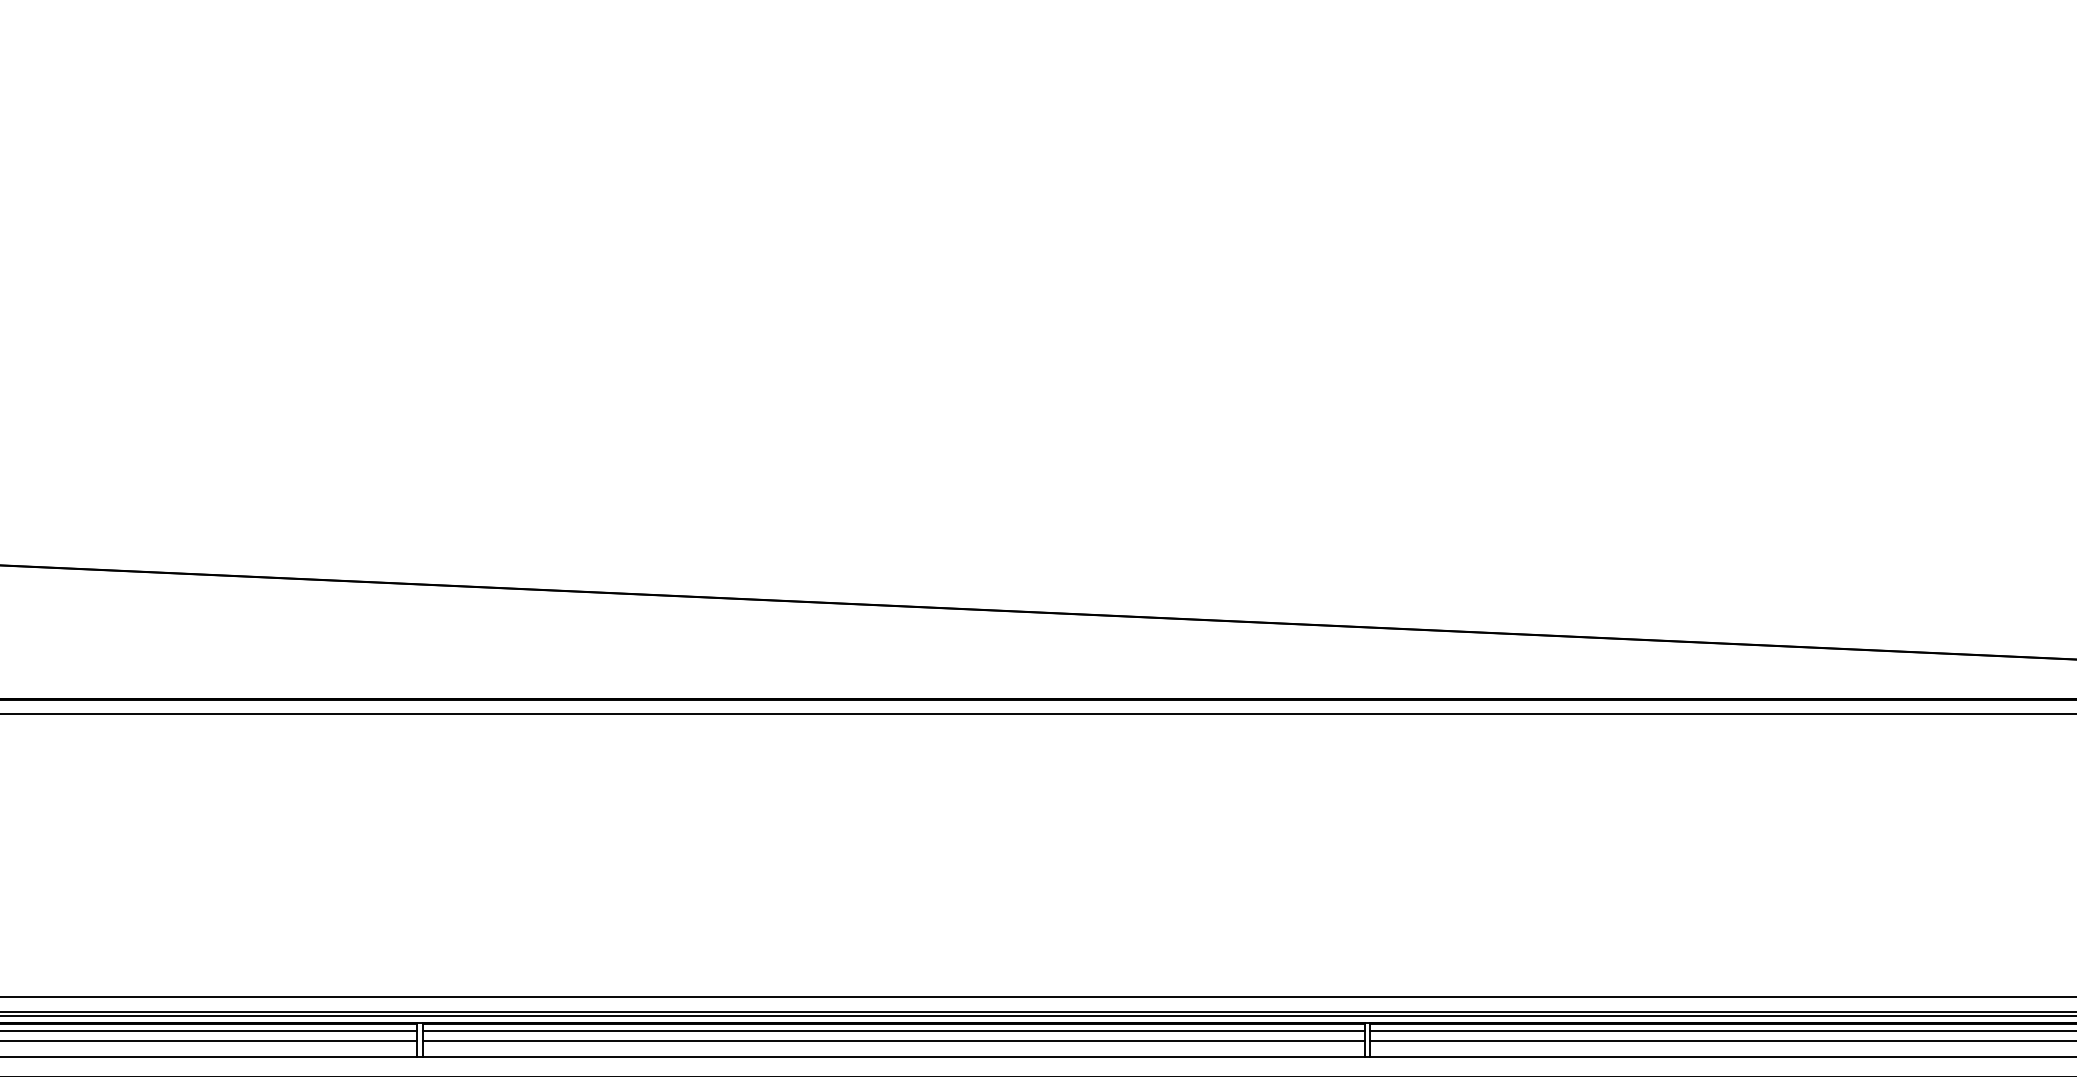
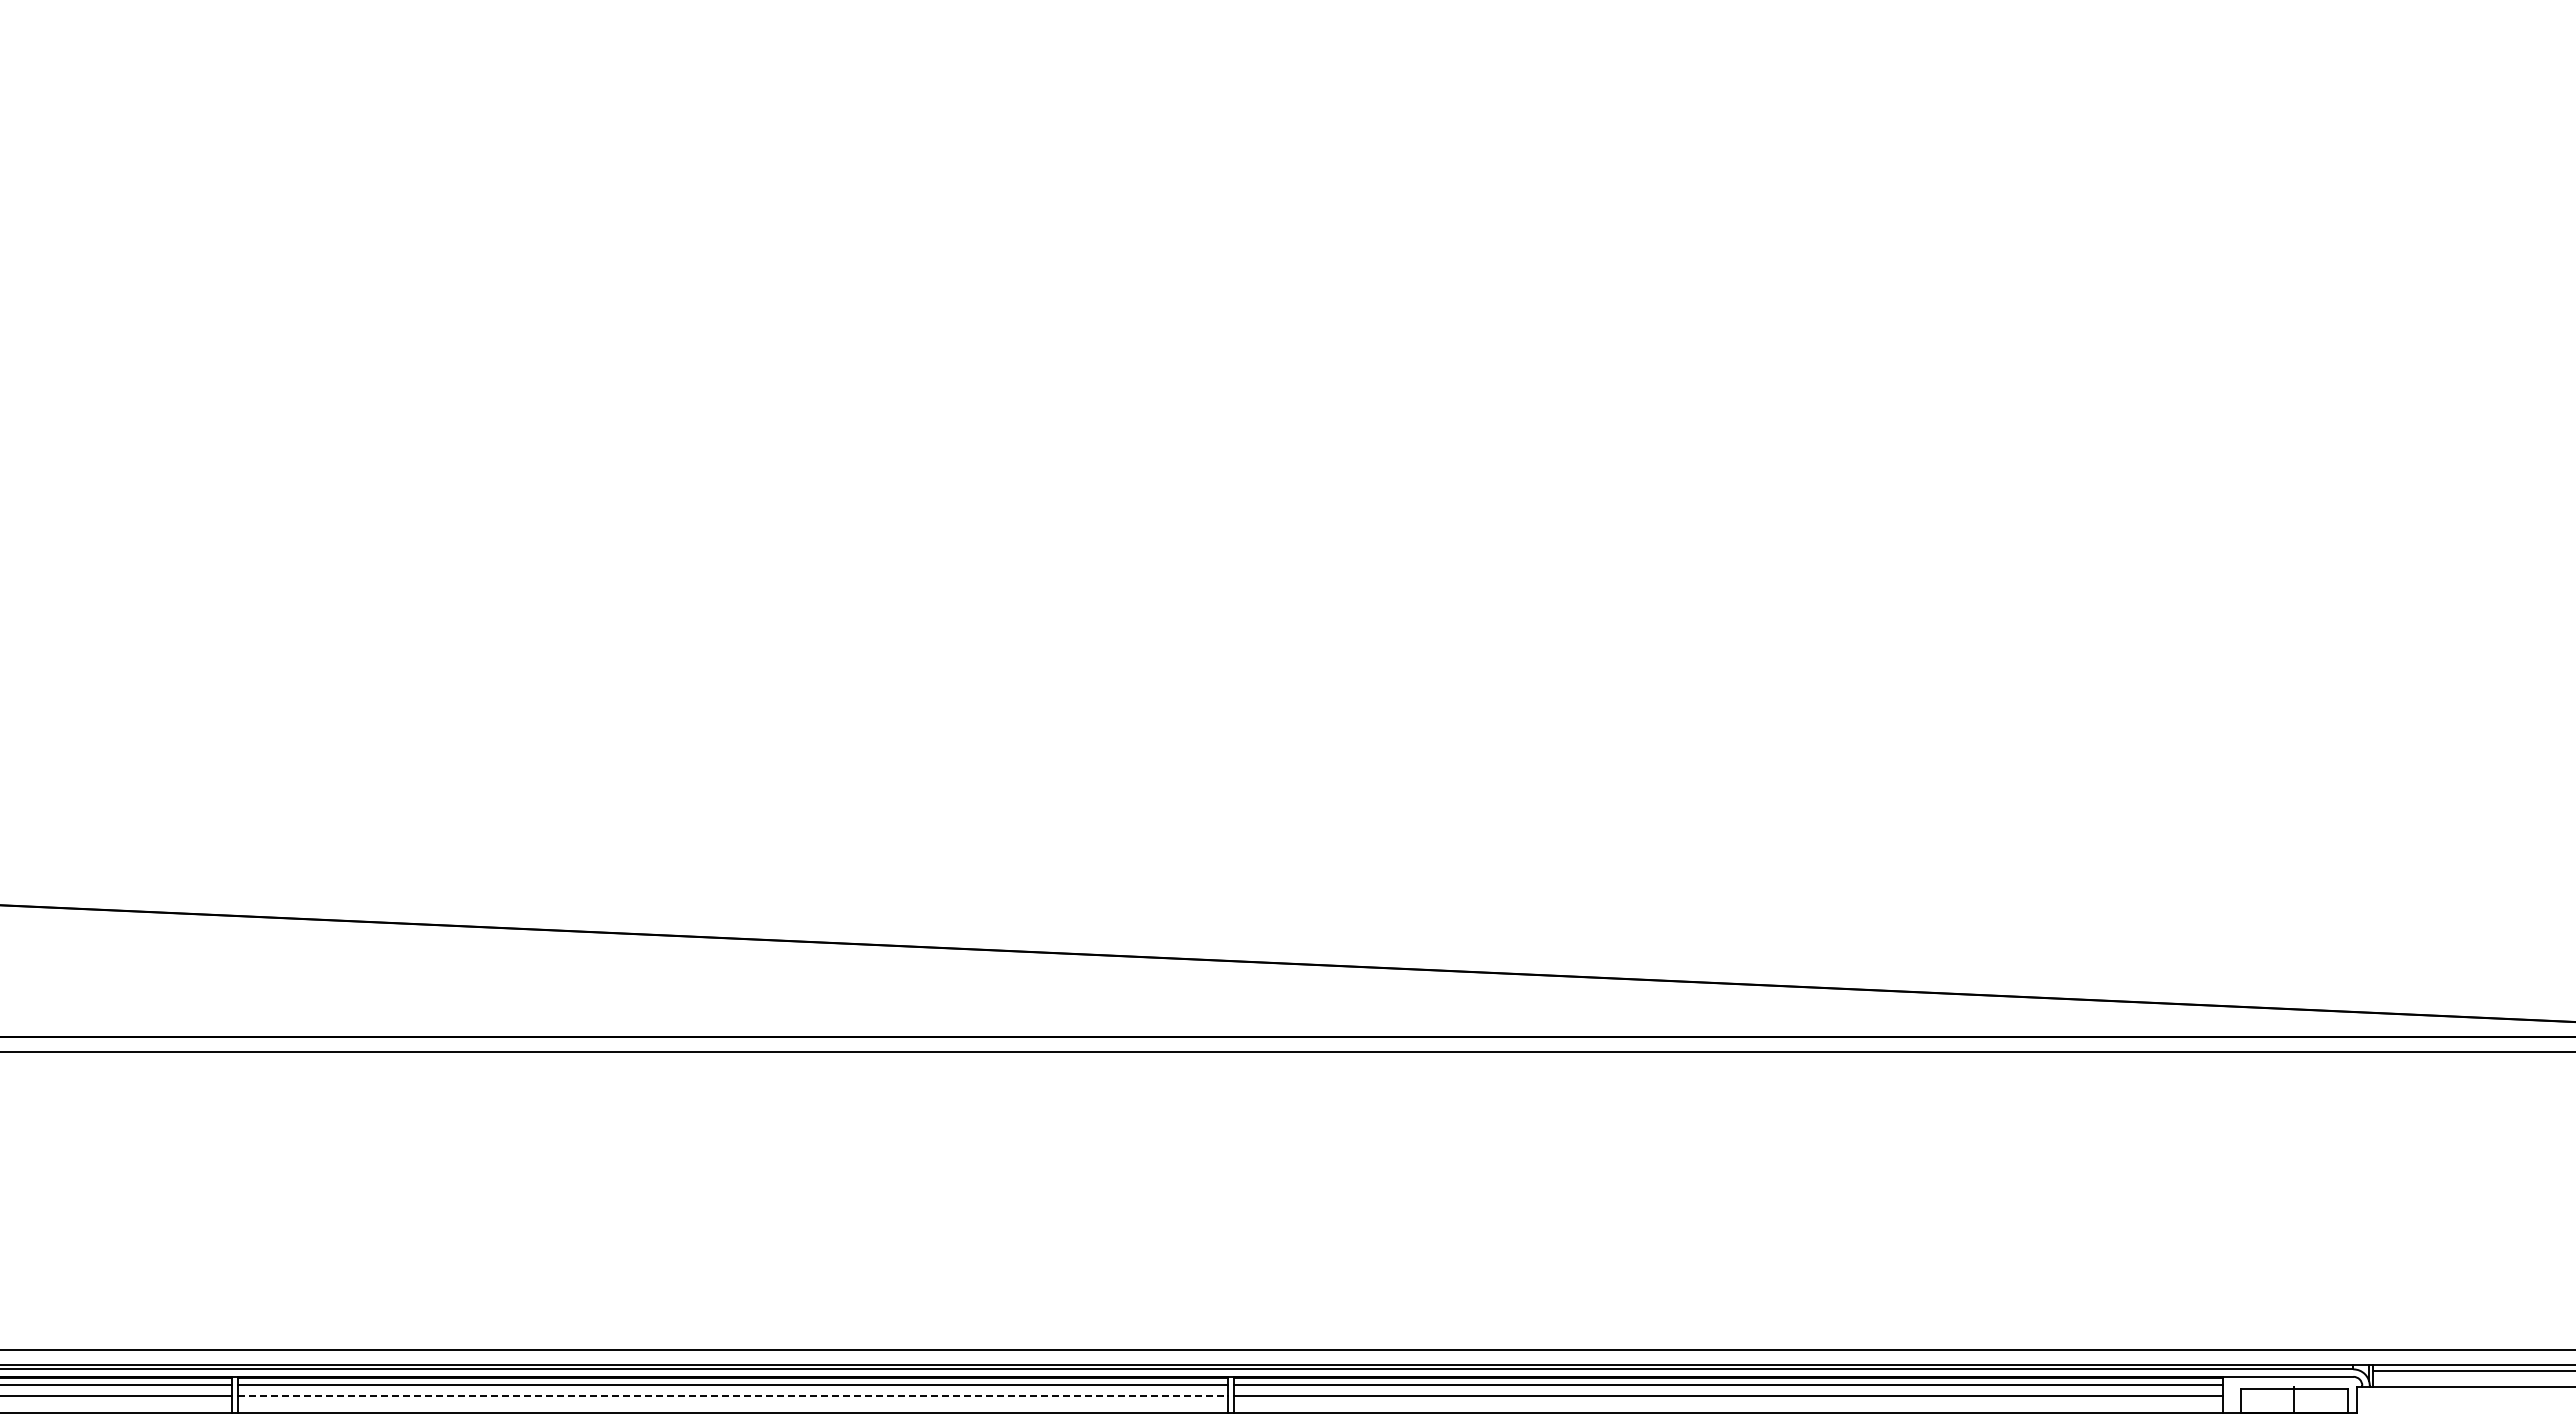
line: (894, 1040) -> (733, 1395), solid -> dashed

